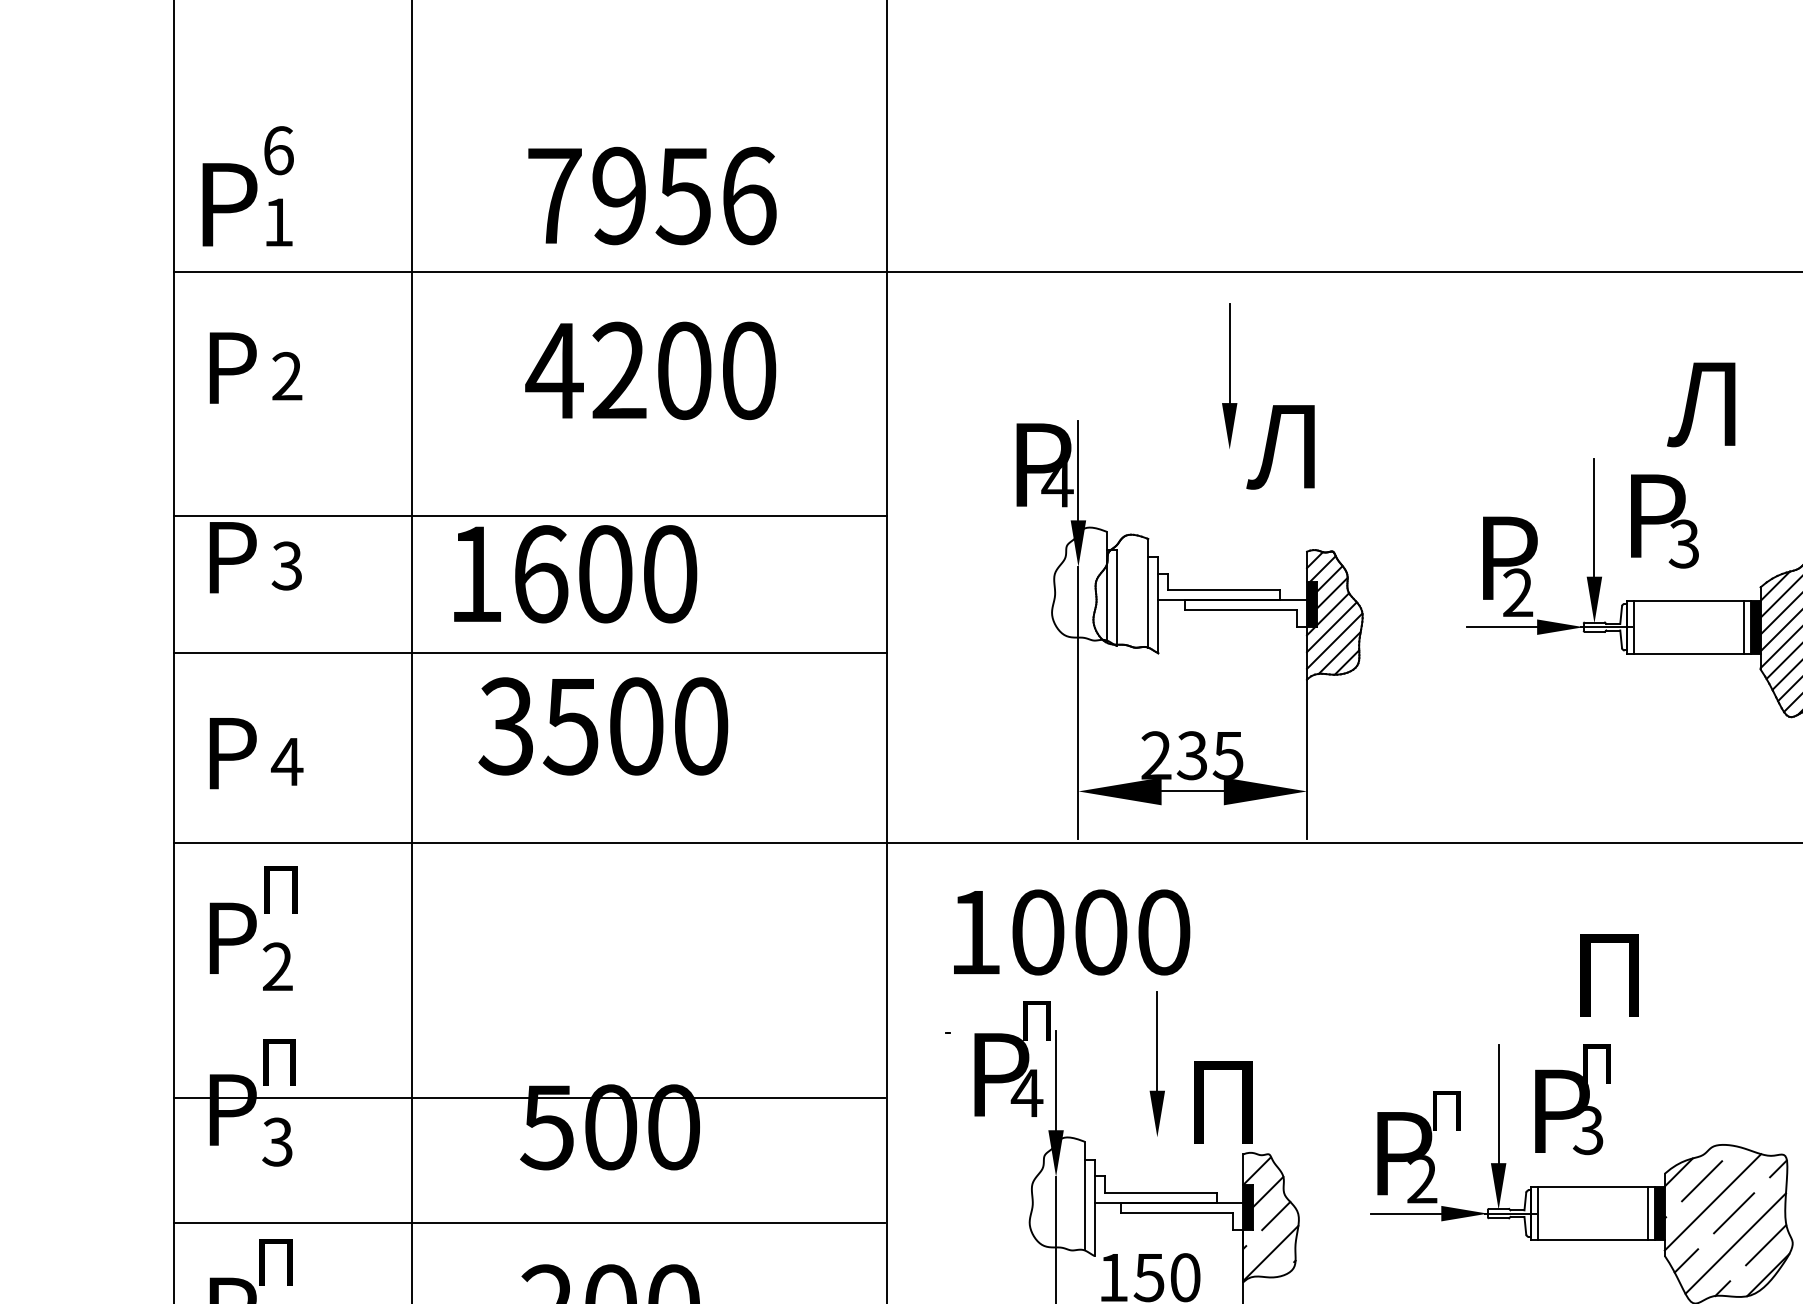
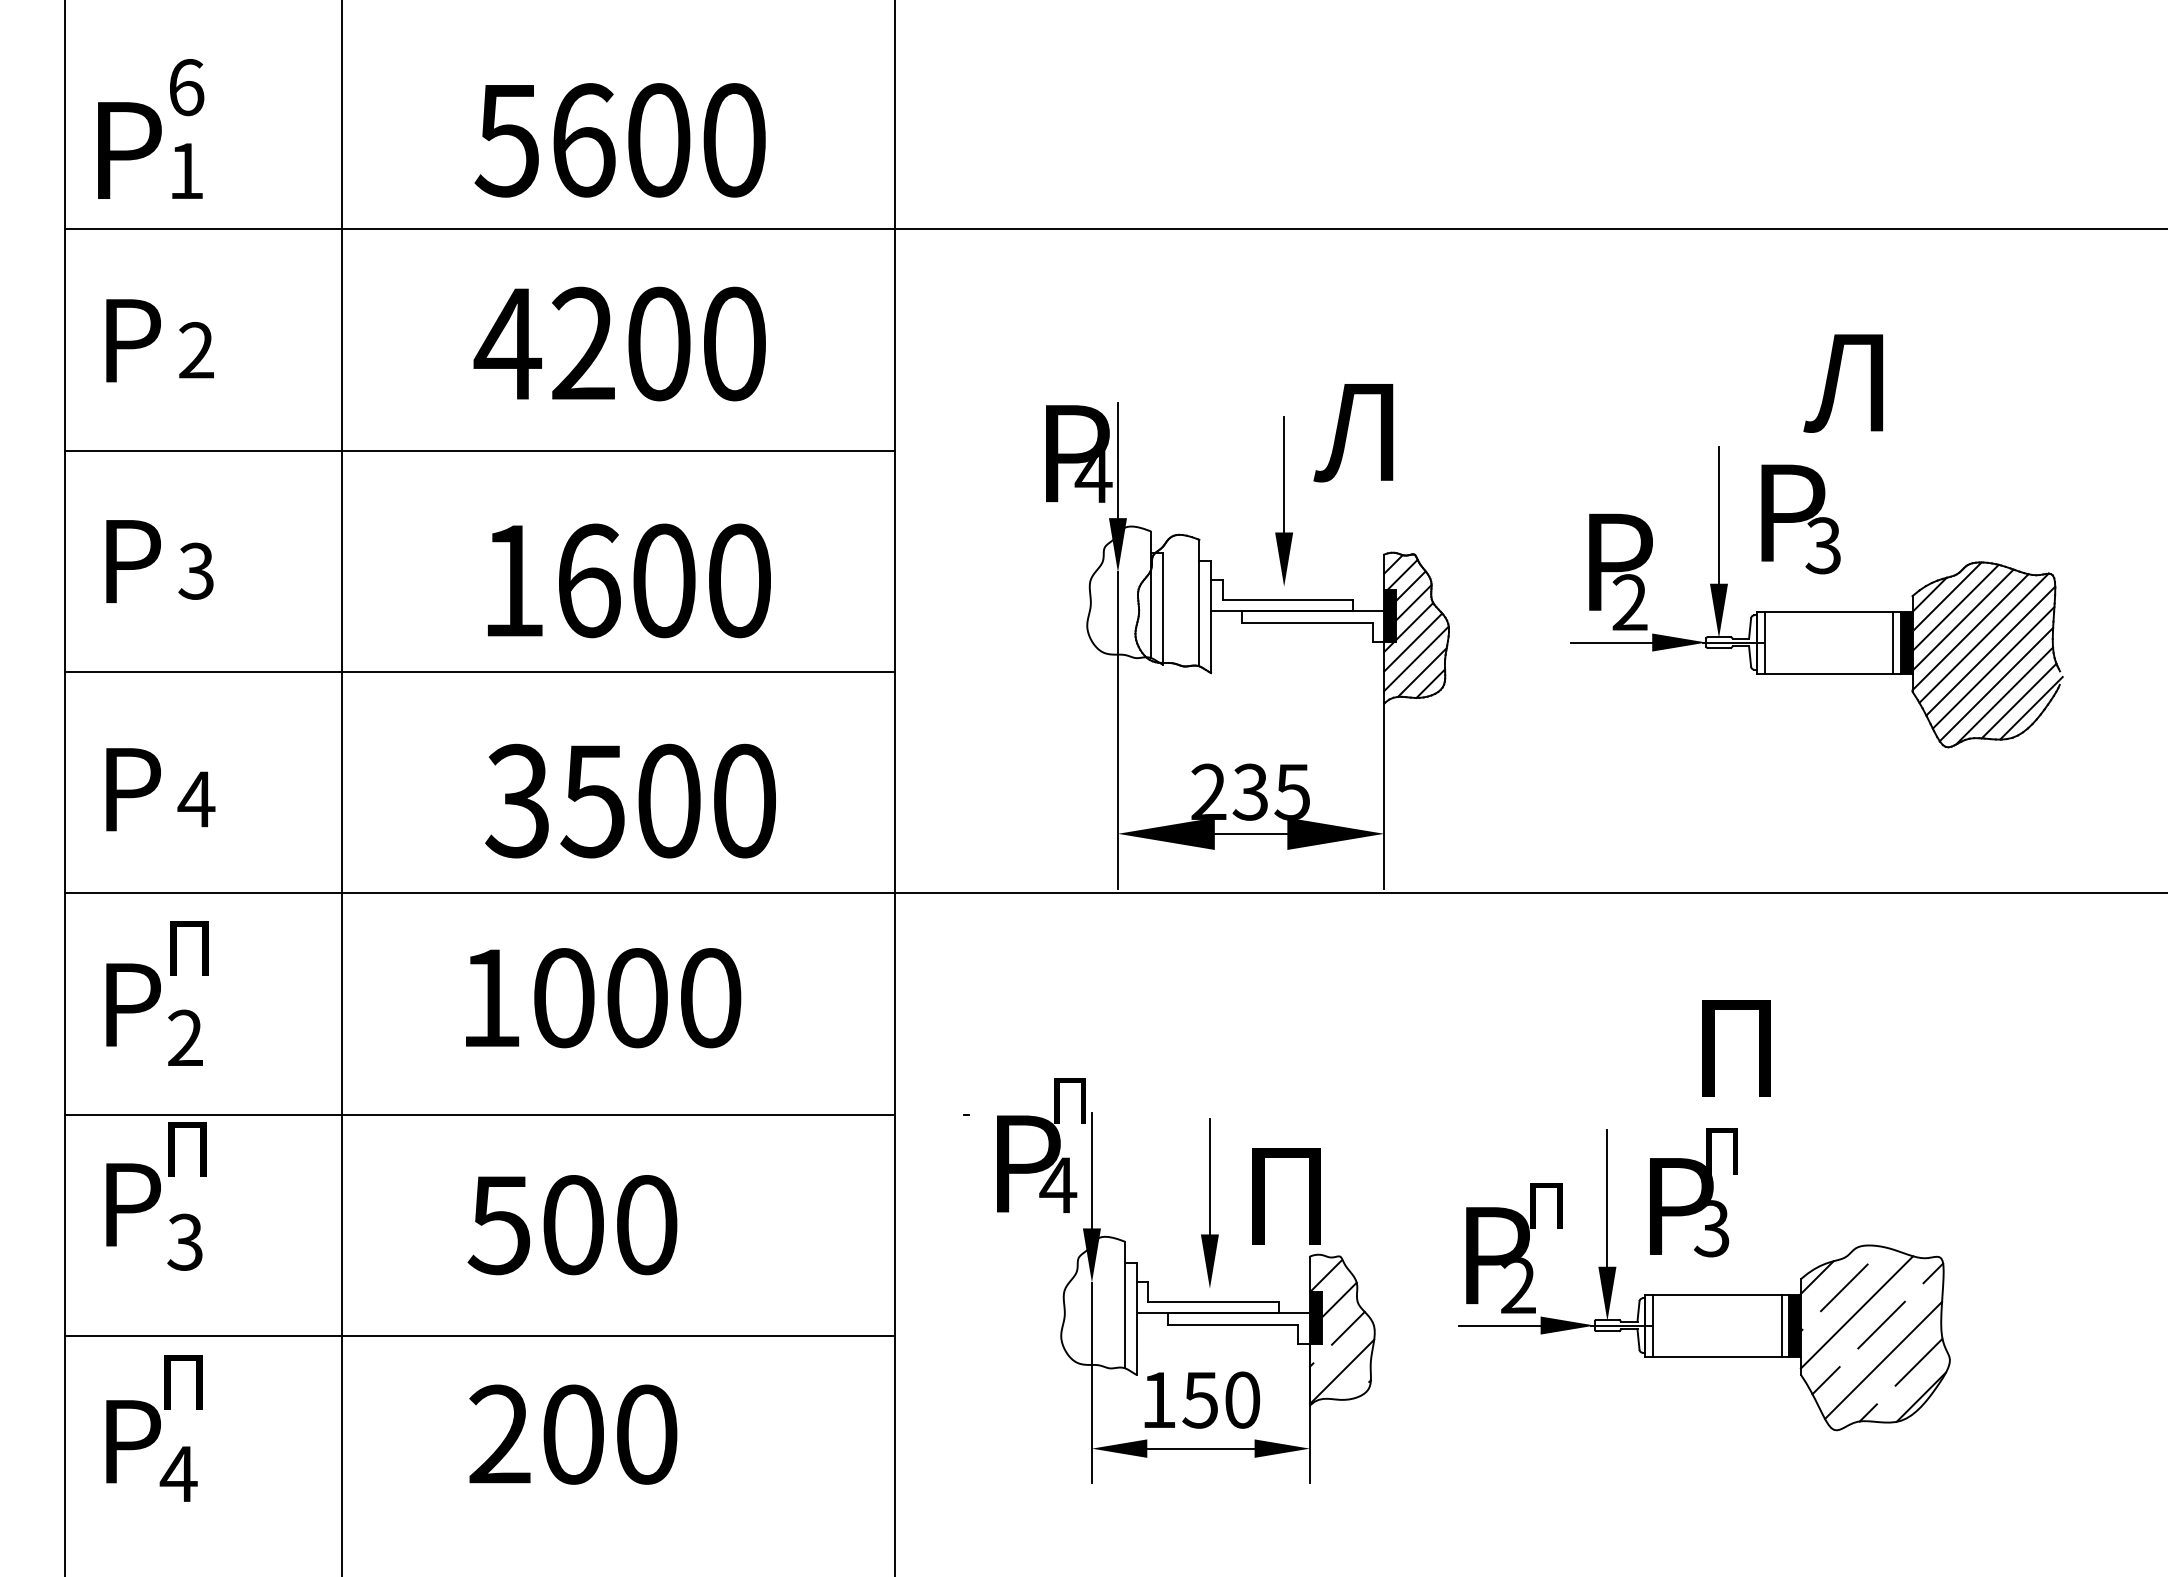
text: (651, 196) -> (620, 140), 7956 -> 5600
part: (1229, 375) -> (1283, 500), moved
line: (531, 515) -> (480, 450), moved
text: (575, 573) -> (629, 580), moved
text: (603, 725) -> (630, 800), moved
text: (1072, 932) -> (603, 998), moved
part: (1157, 1063) -> (1209, 1202), moved
line: (530, 1097) -> (479, 1114), moved

